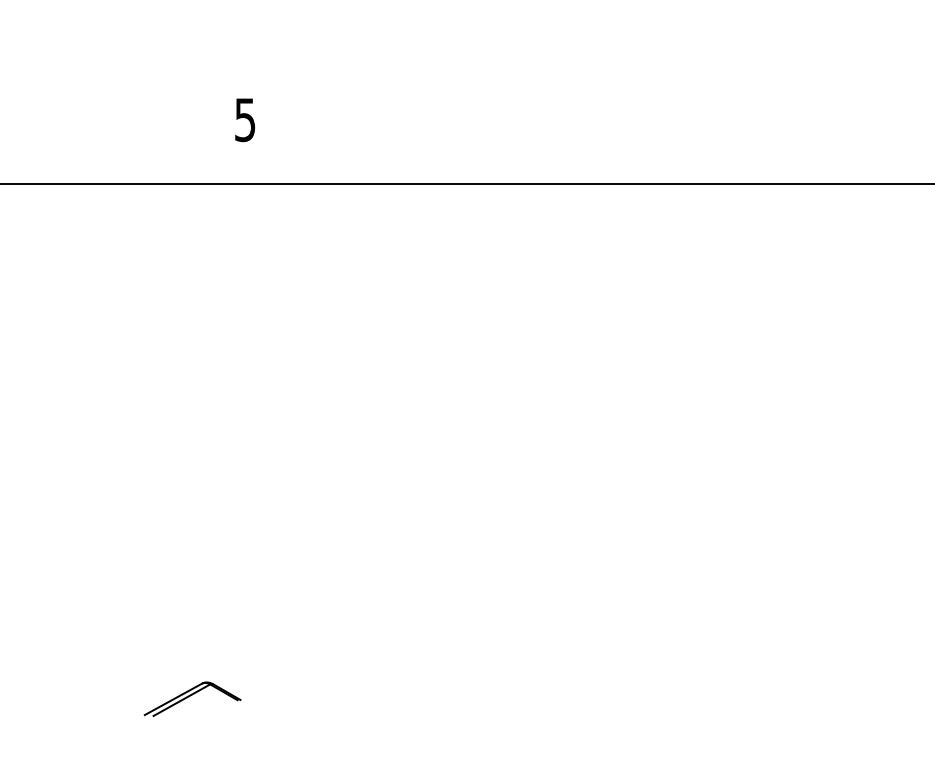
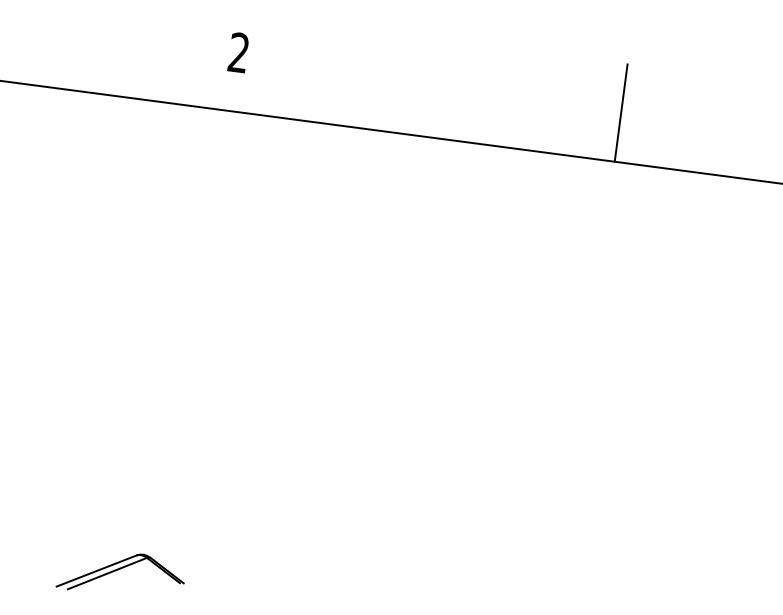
text: (245, 120) -> (239, 53), 5 -> 2
line: (666, 130) -> (621, 112), added
part: (192, 699) -> (121, 574), size x1.43

